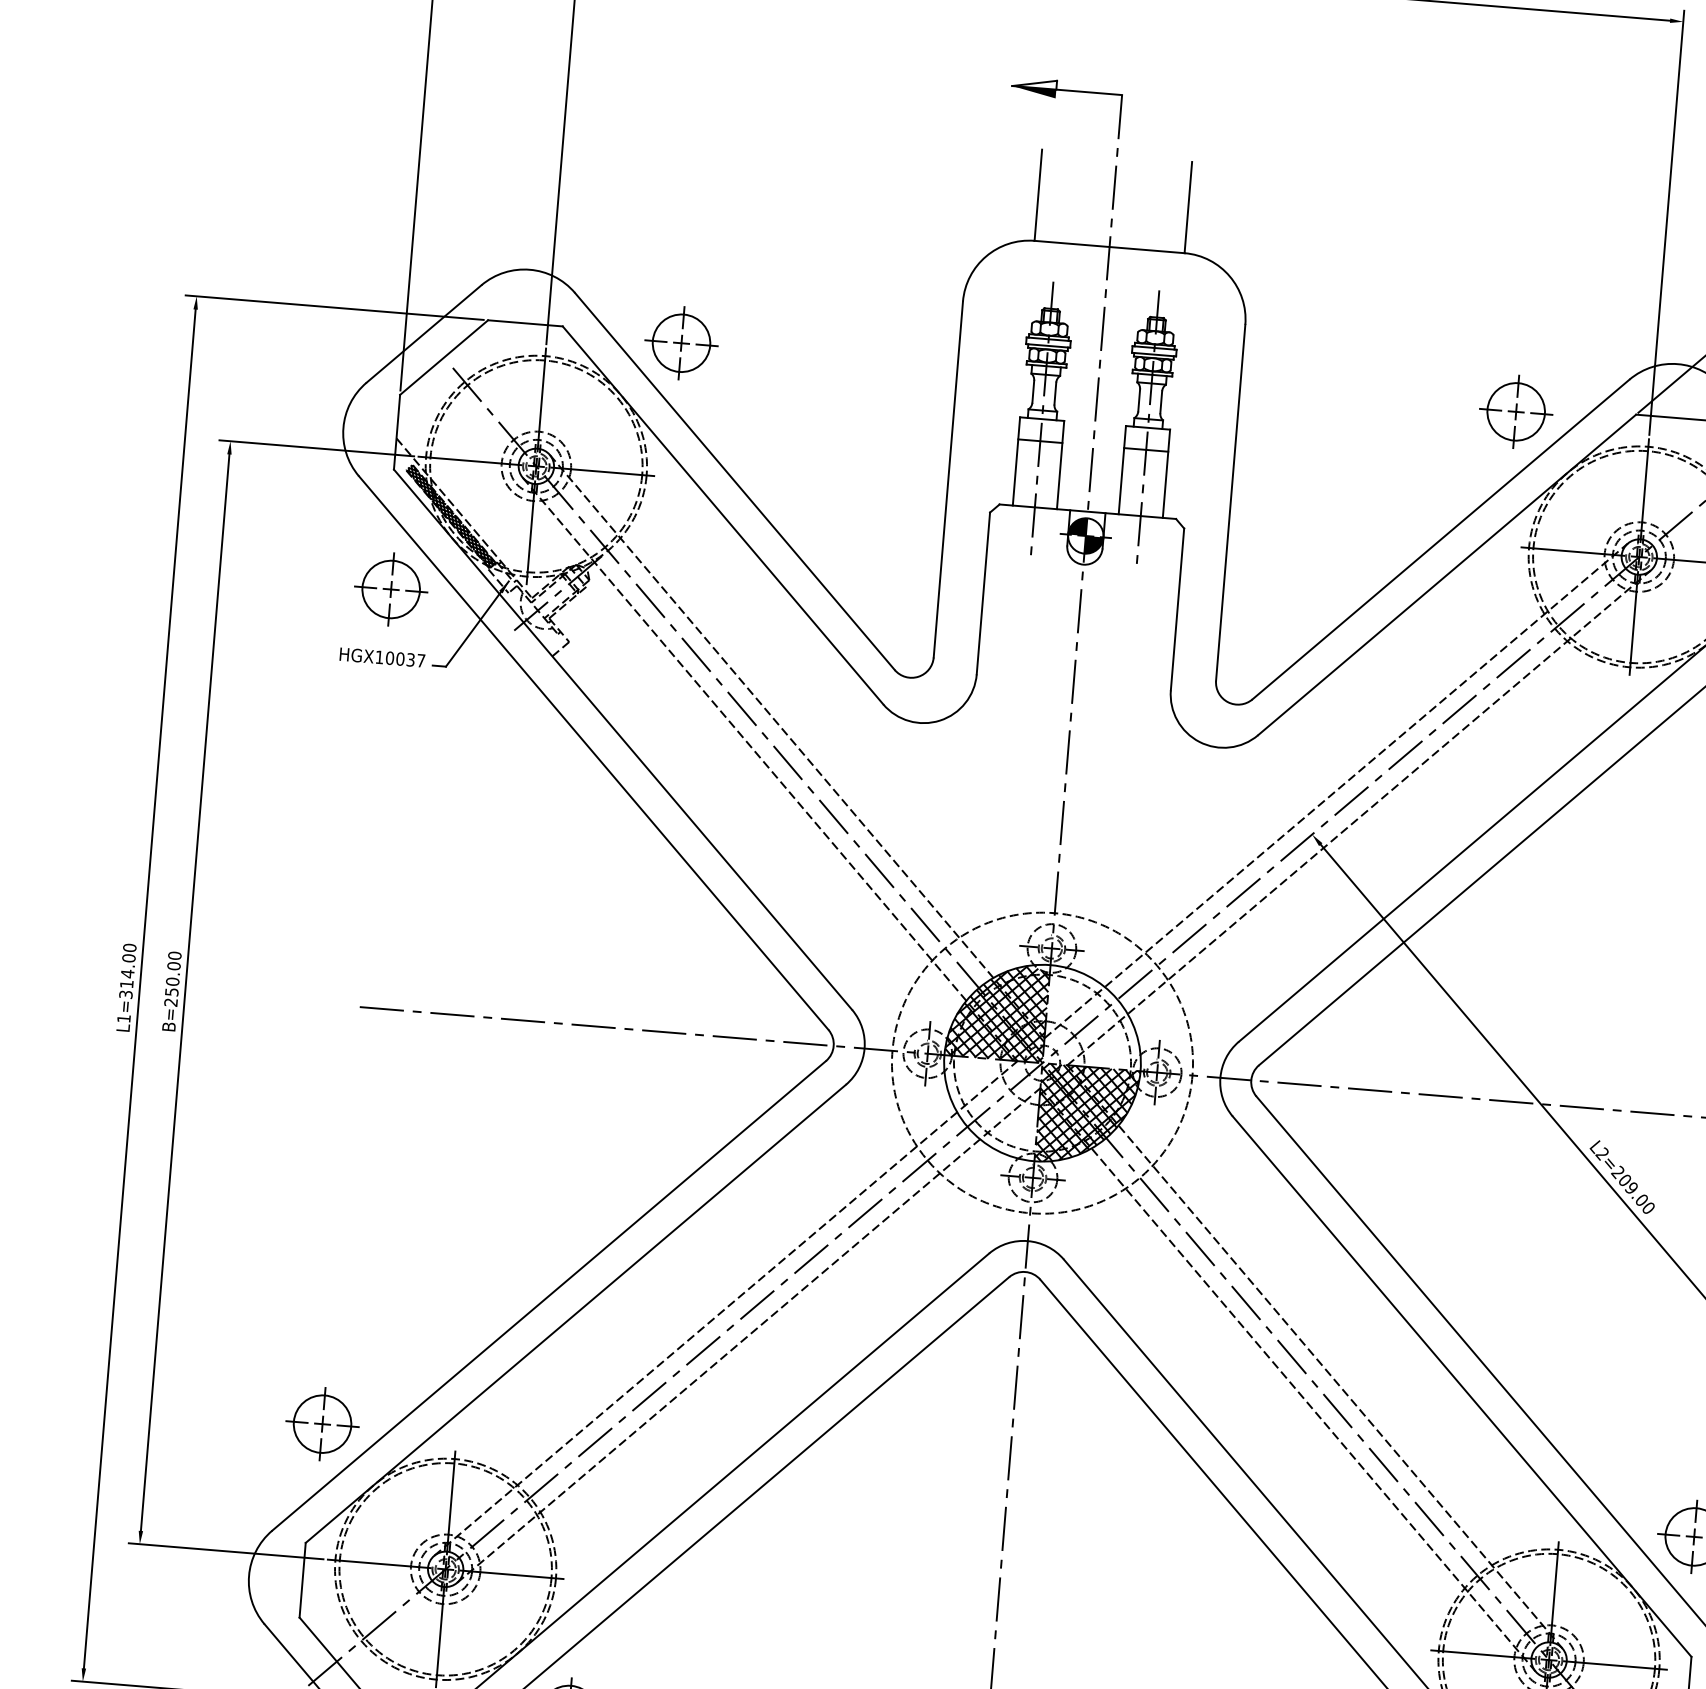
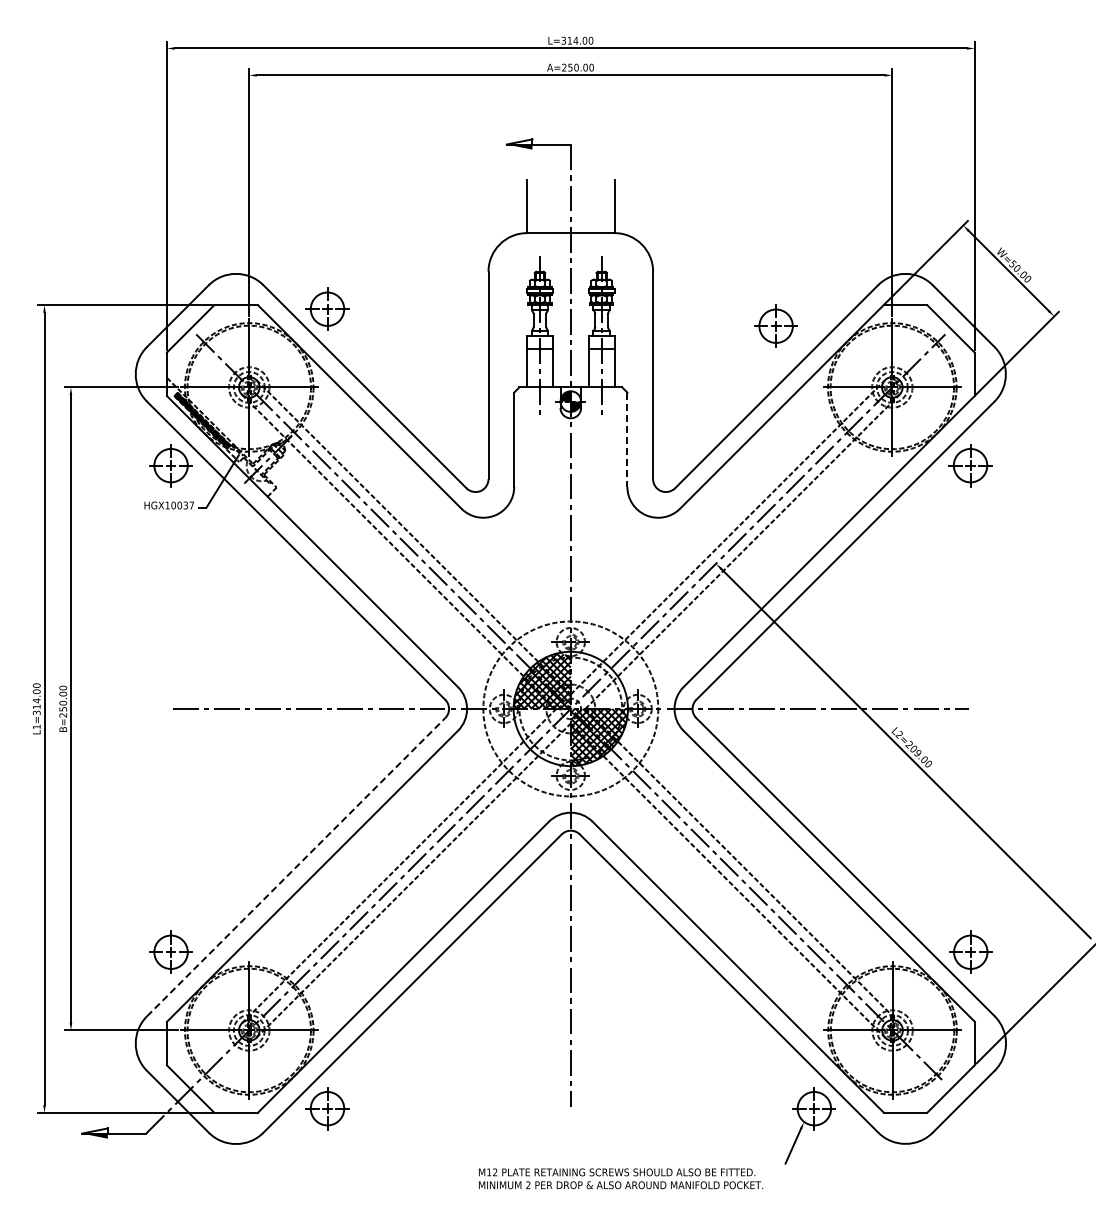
part: (1515, 410) -> (775, 325), moved
line: (1177, 610) -> (627, 440), solid -> dashed
line: (549, 1296) -> (296, 867), solid -> dashed

